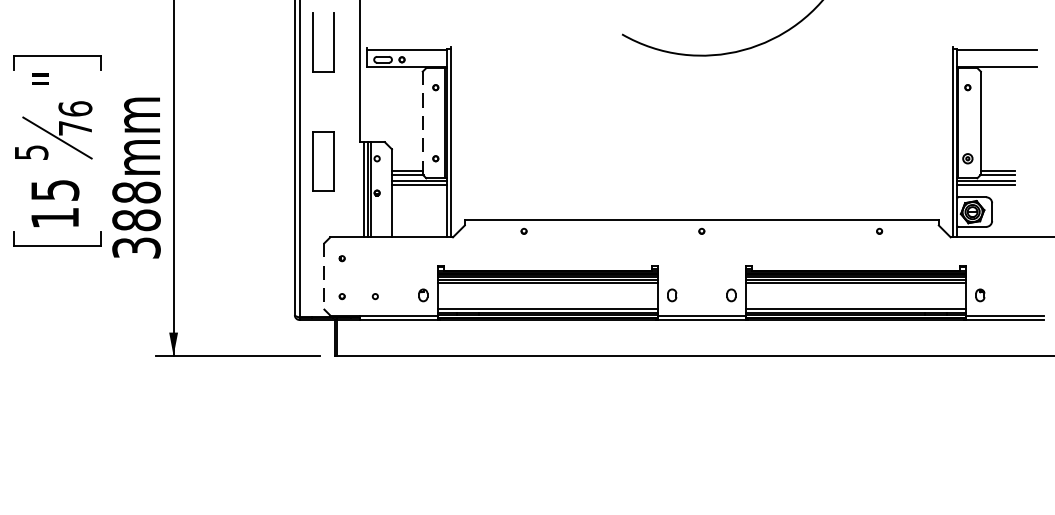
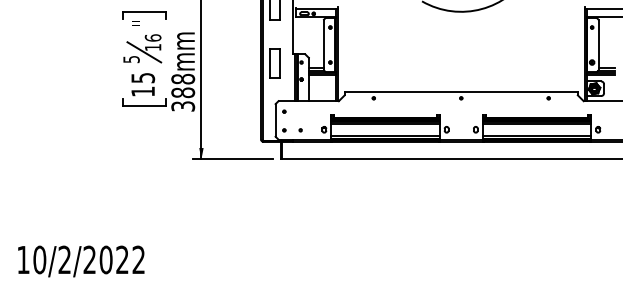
line: (423, 122) -> (324, 44), dashed -> solid
text: (76, 128) -> (153, 47), 76 -> 16
line: (324, 276) -> (275, 120), dashed -> solid

